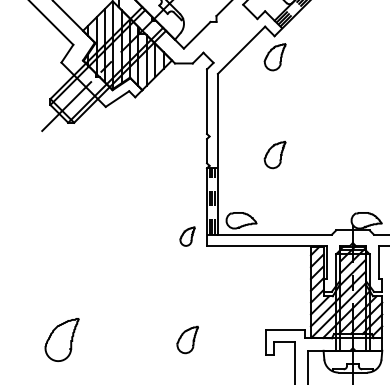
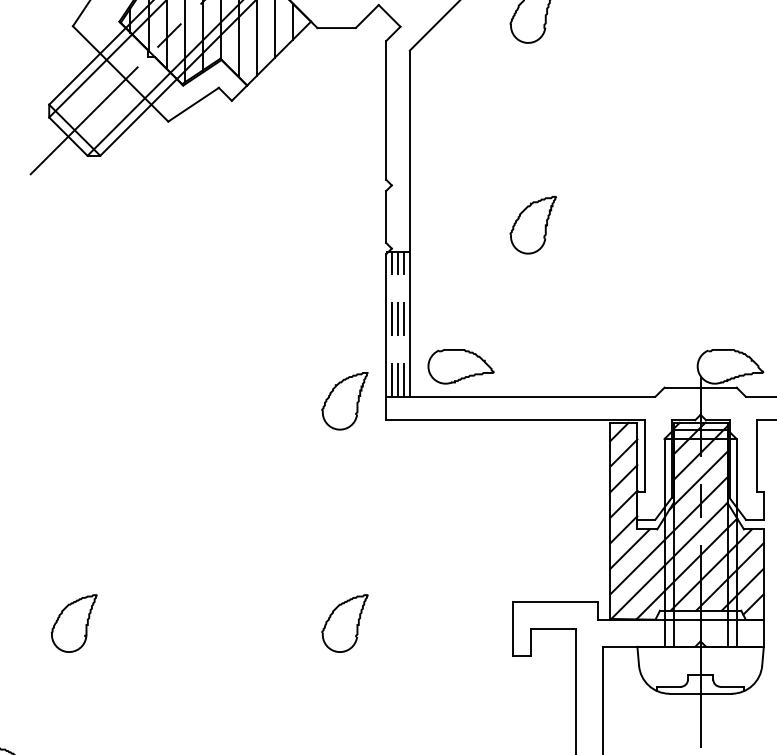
part: (187, 236) -> (344, 400), size x1.43
part: (61, 339) -> (73, 622), size x0.62

